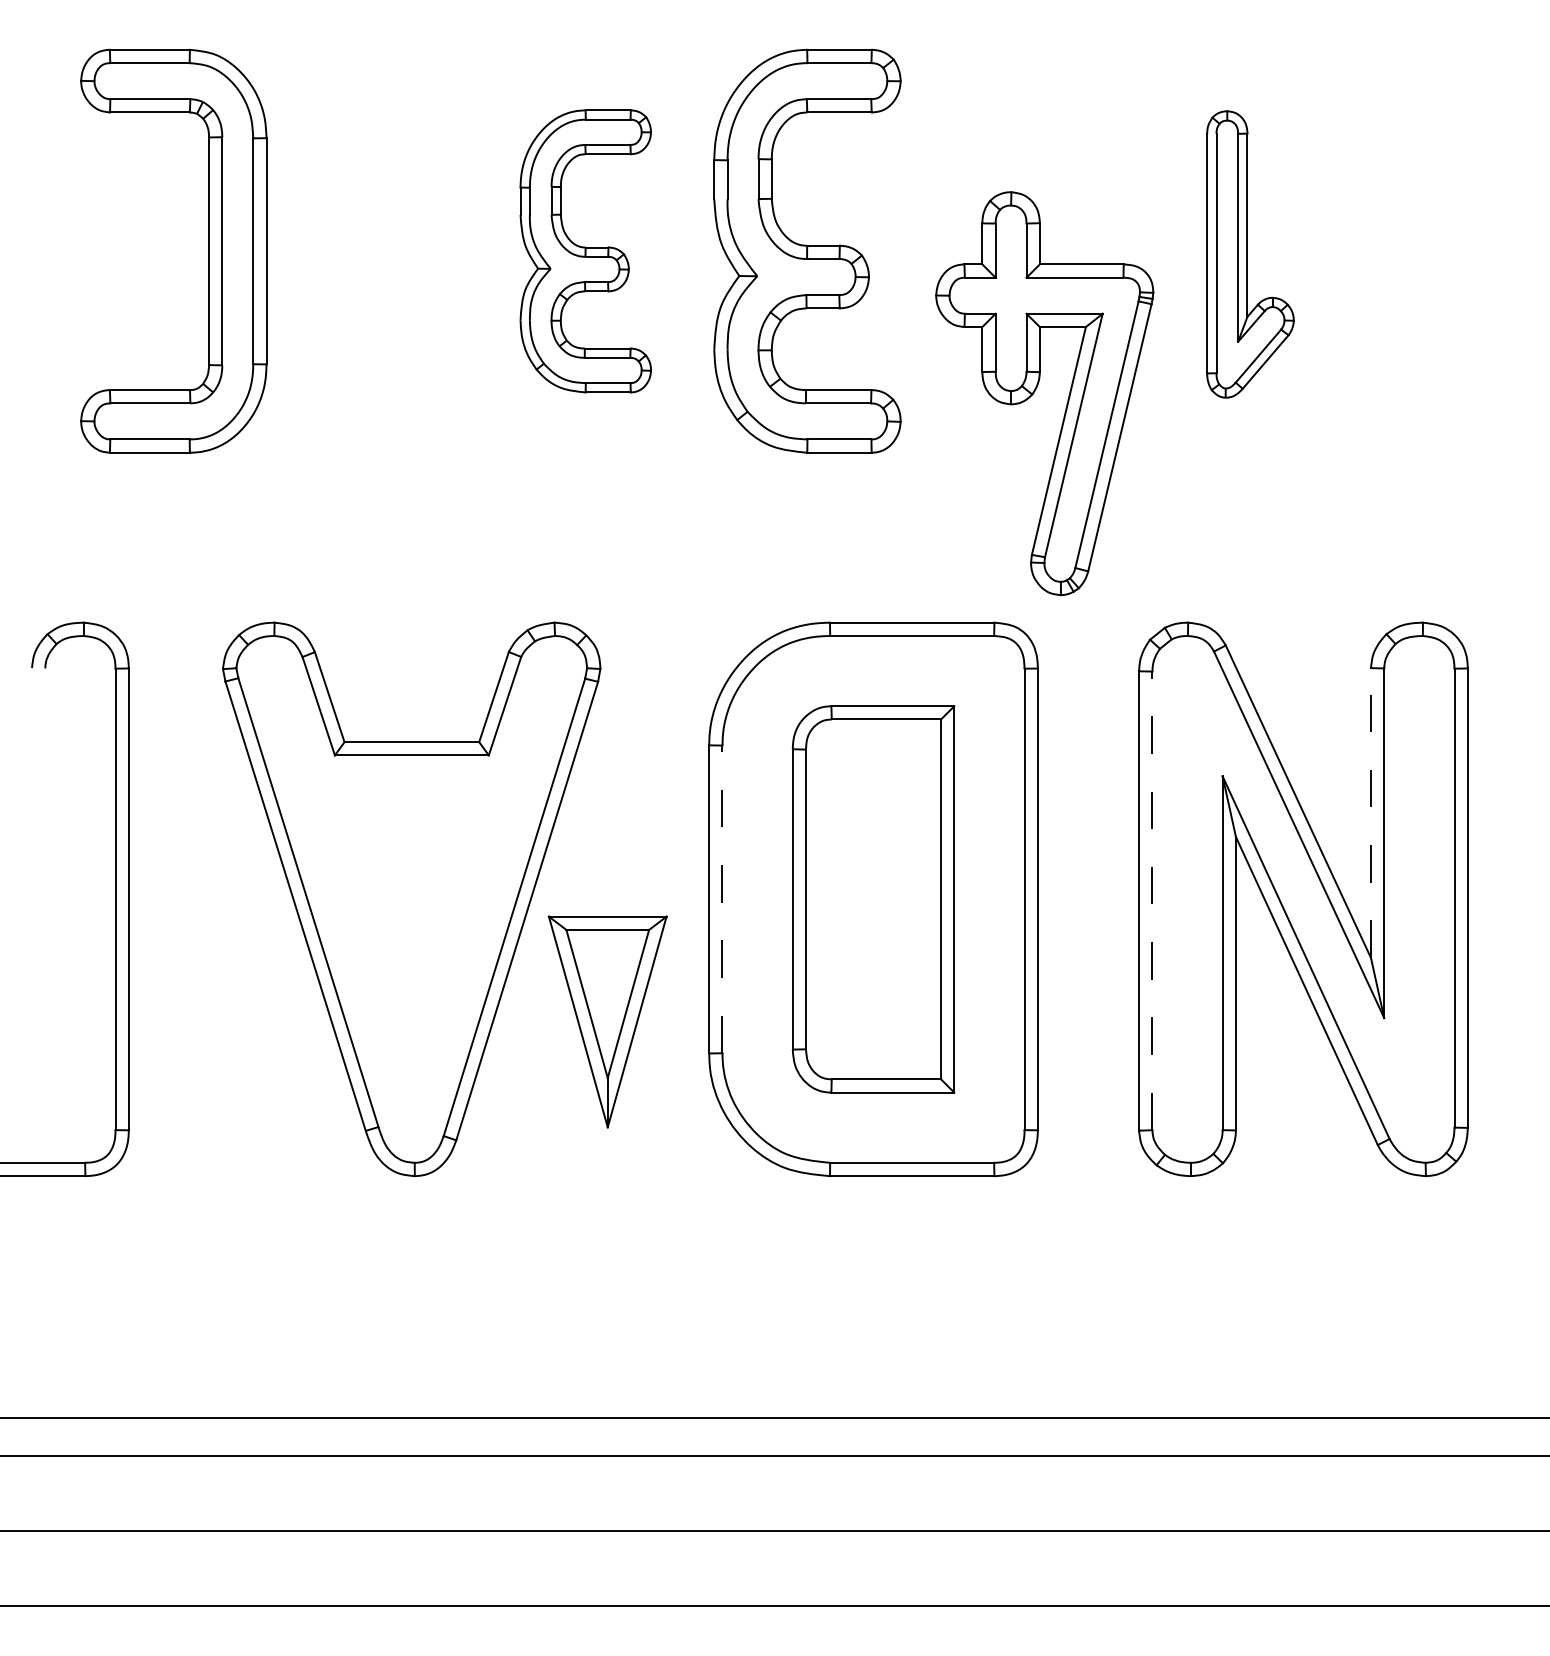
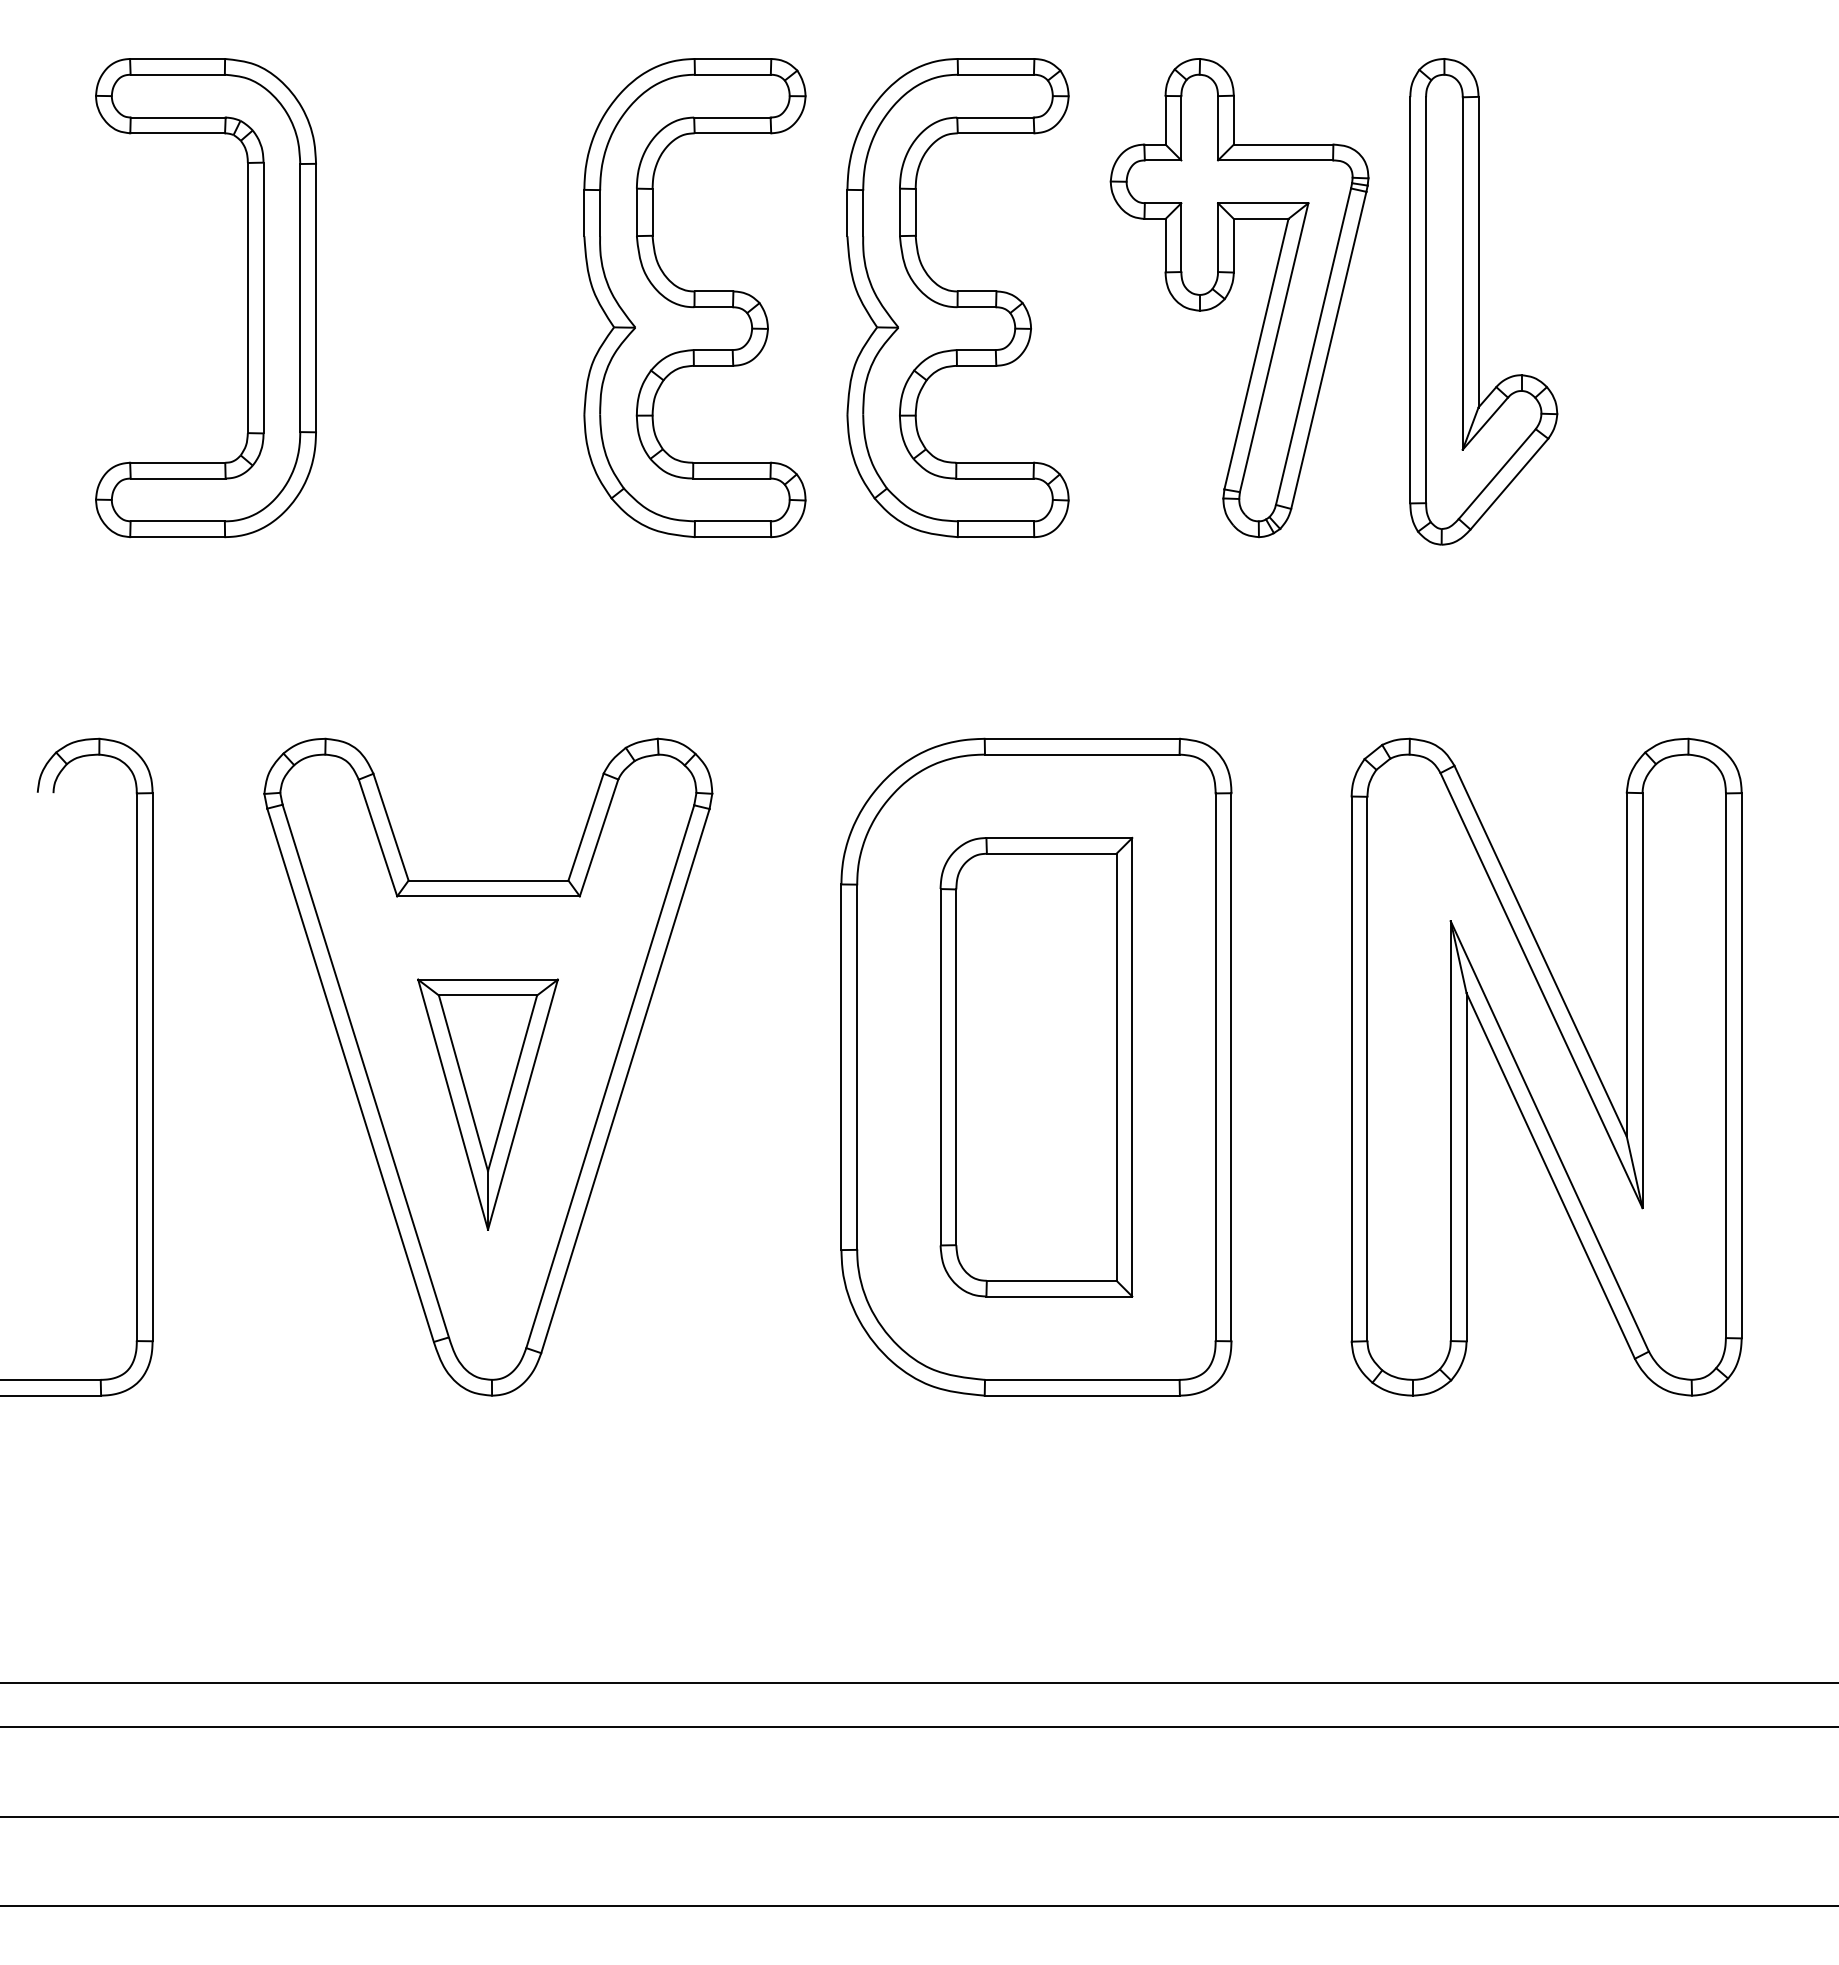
part: (585, 251) -> (694, 298), size x1.43
part: (1250, 254) -> (1483, 301), size x1.43
part: (1036, 389) -> (1229, 293), moved
line: (1370, 812) -> (1626, 964), dashed -> solid
line: (722, 899) -> (857, 1067), dashed -> solid
line: (1152, 900) -> (1367, 1068), dashed -> solid
part: (607, 1021) -> (487, 1104), moved

